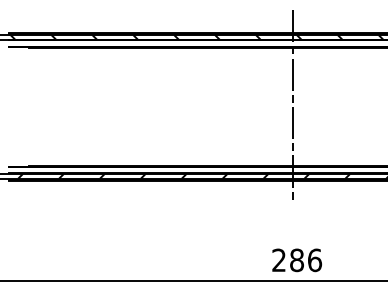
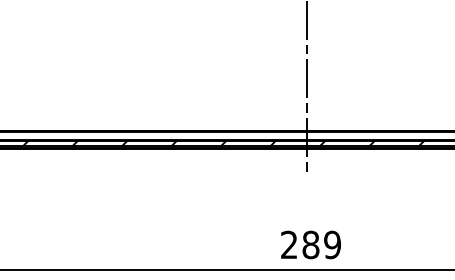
text: (314, 260) -> (332, 245), 286 -> 289

